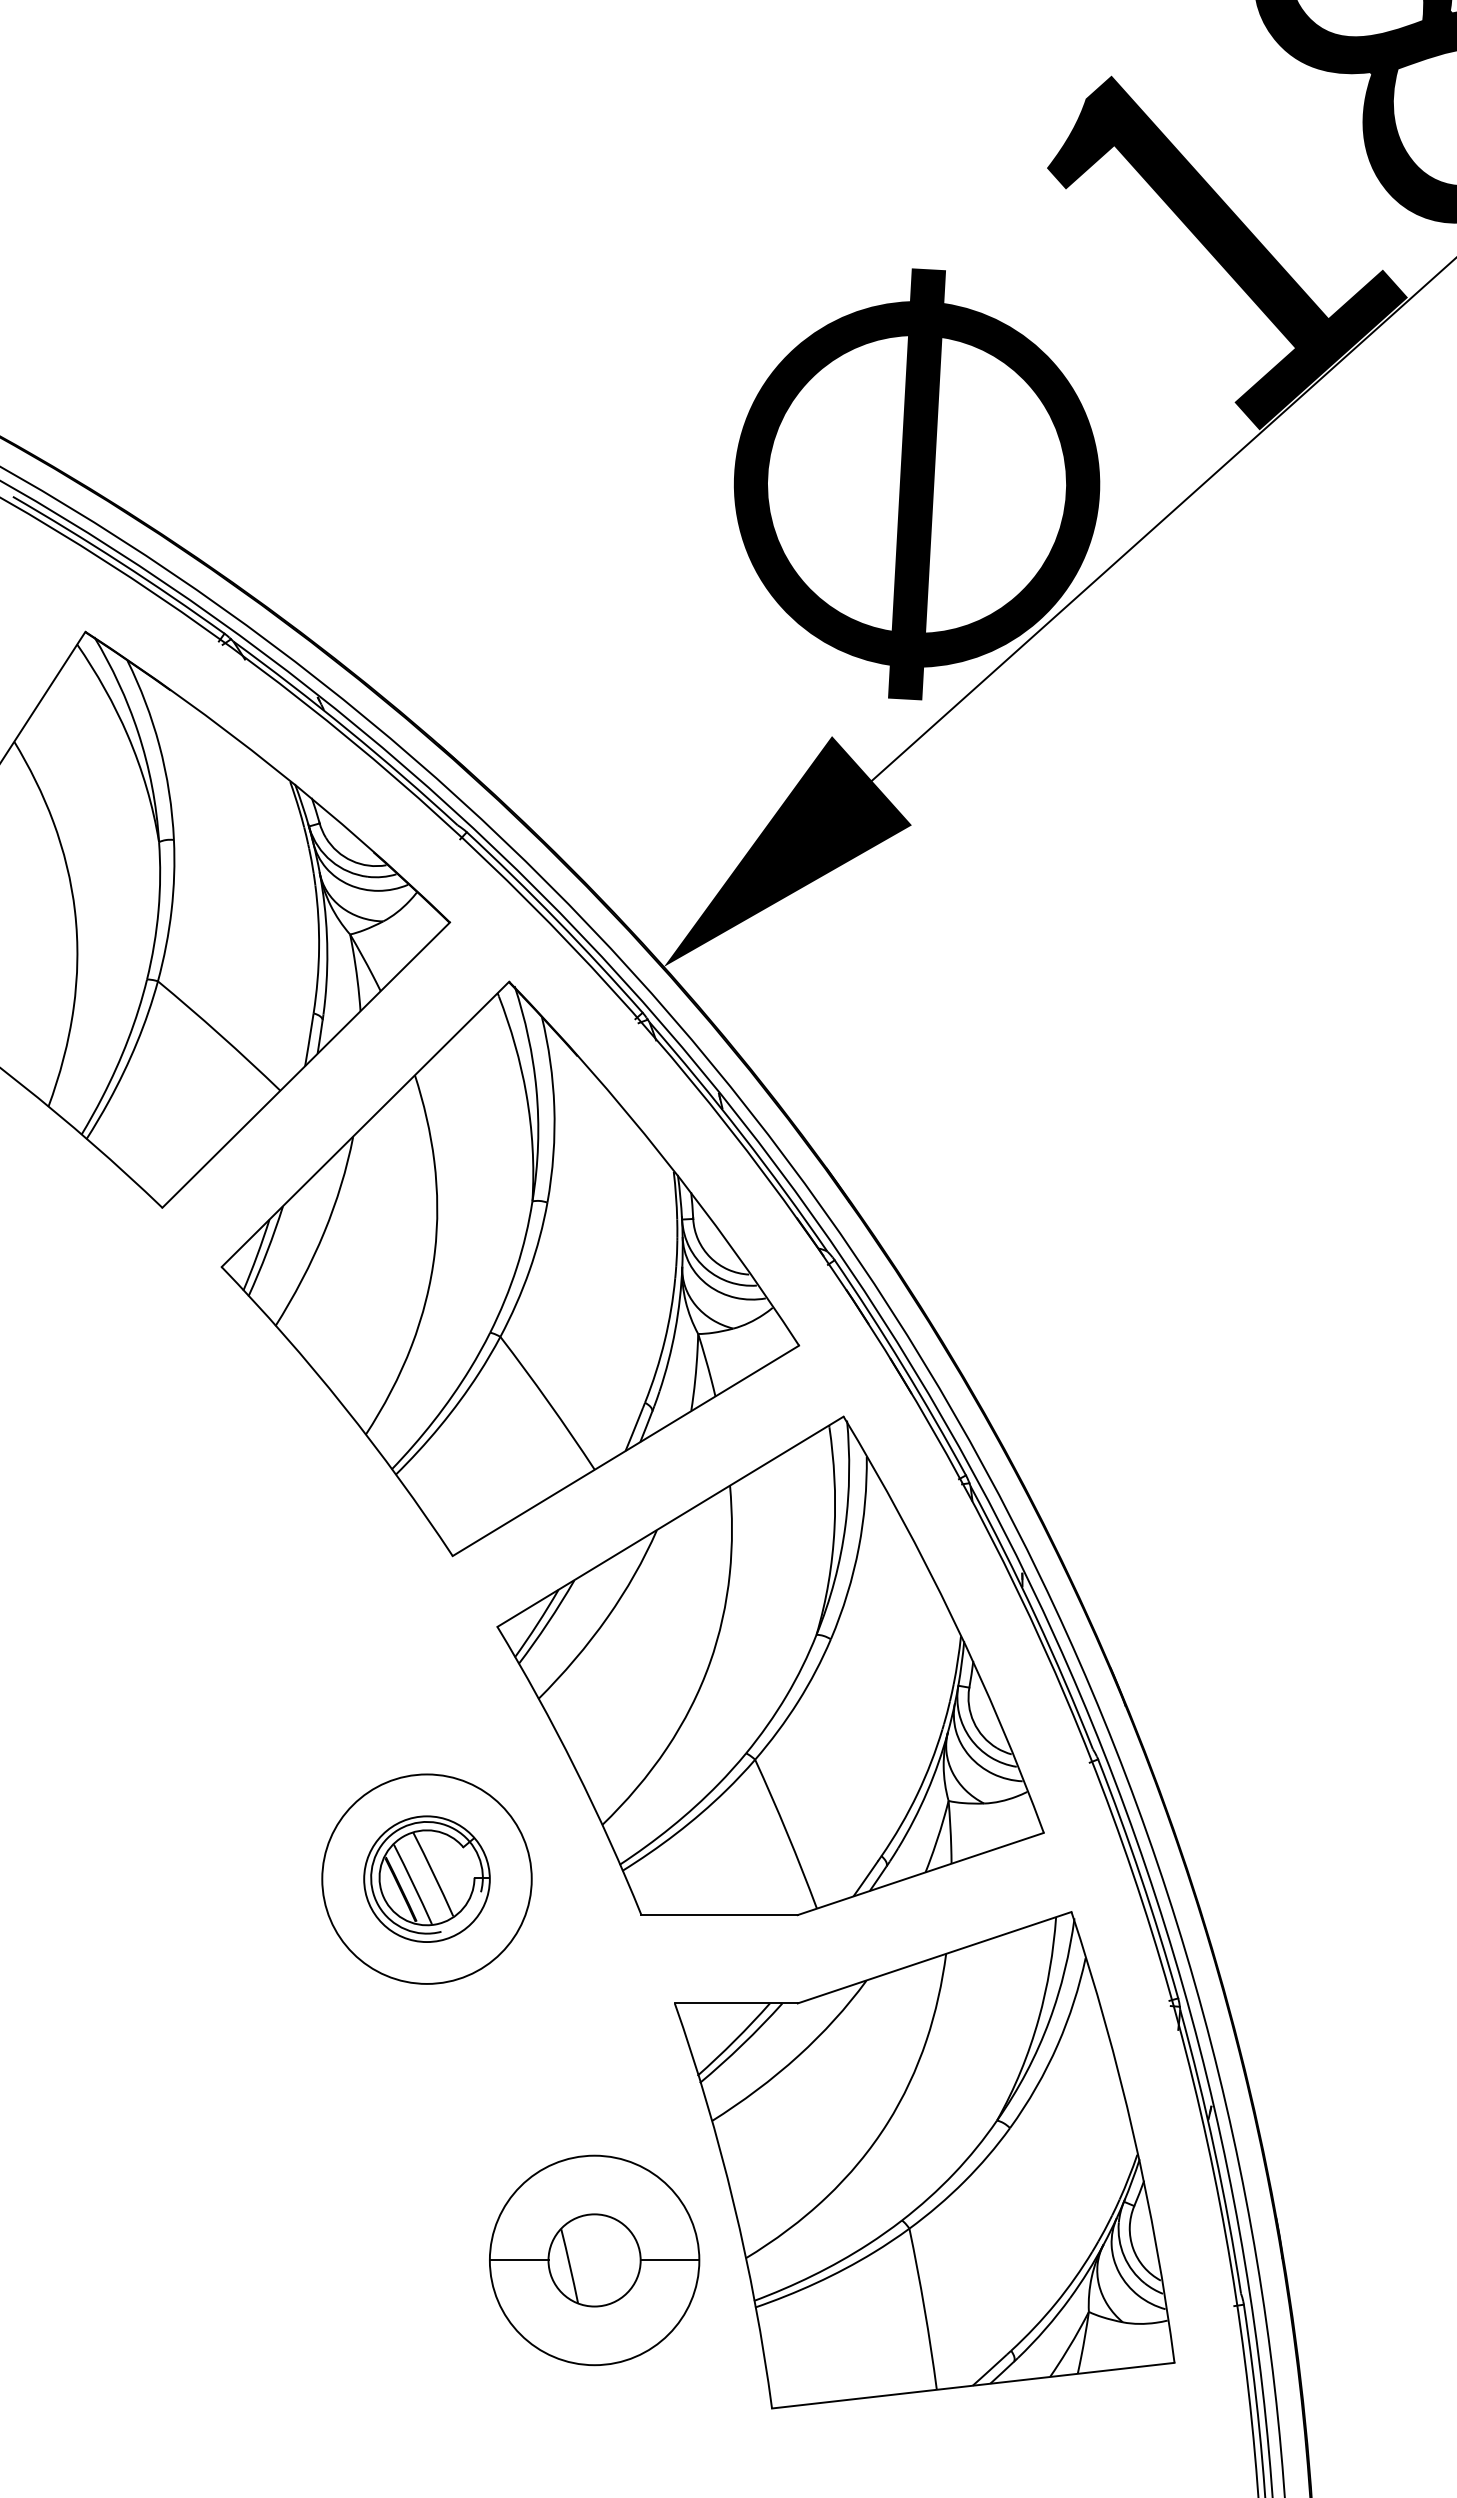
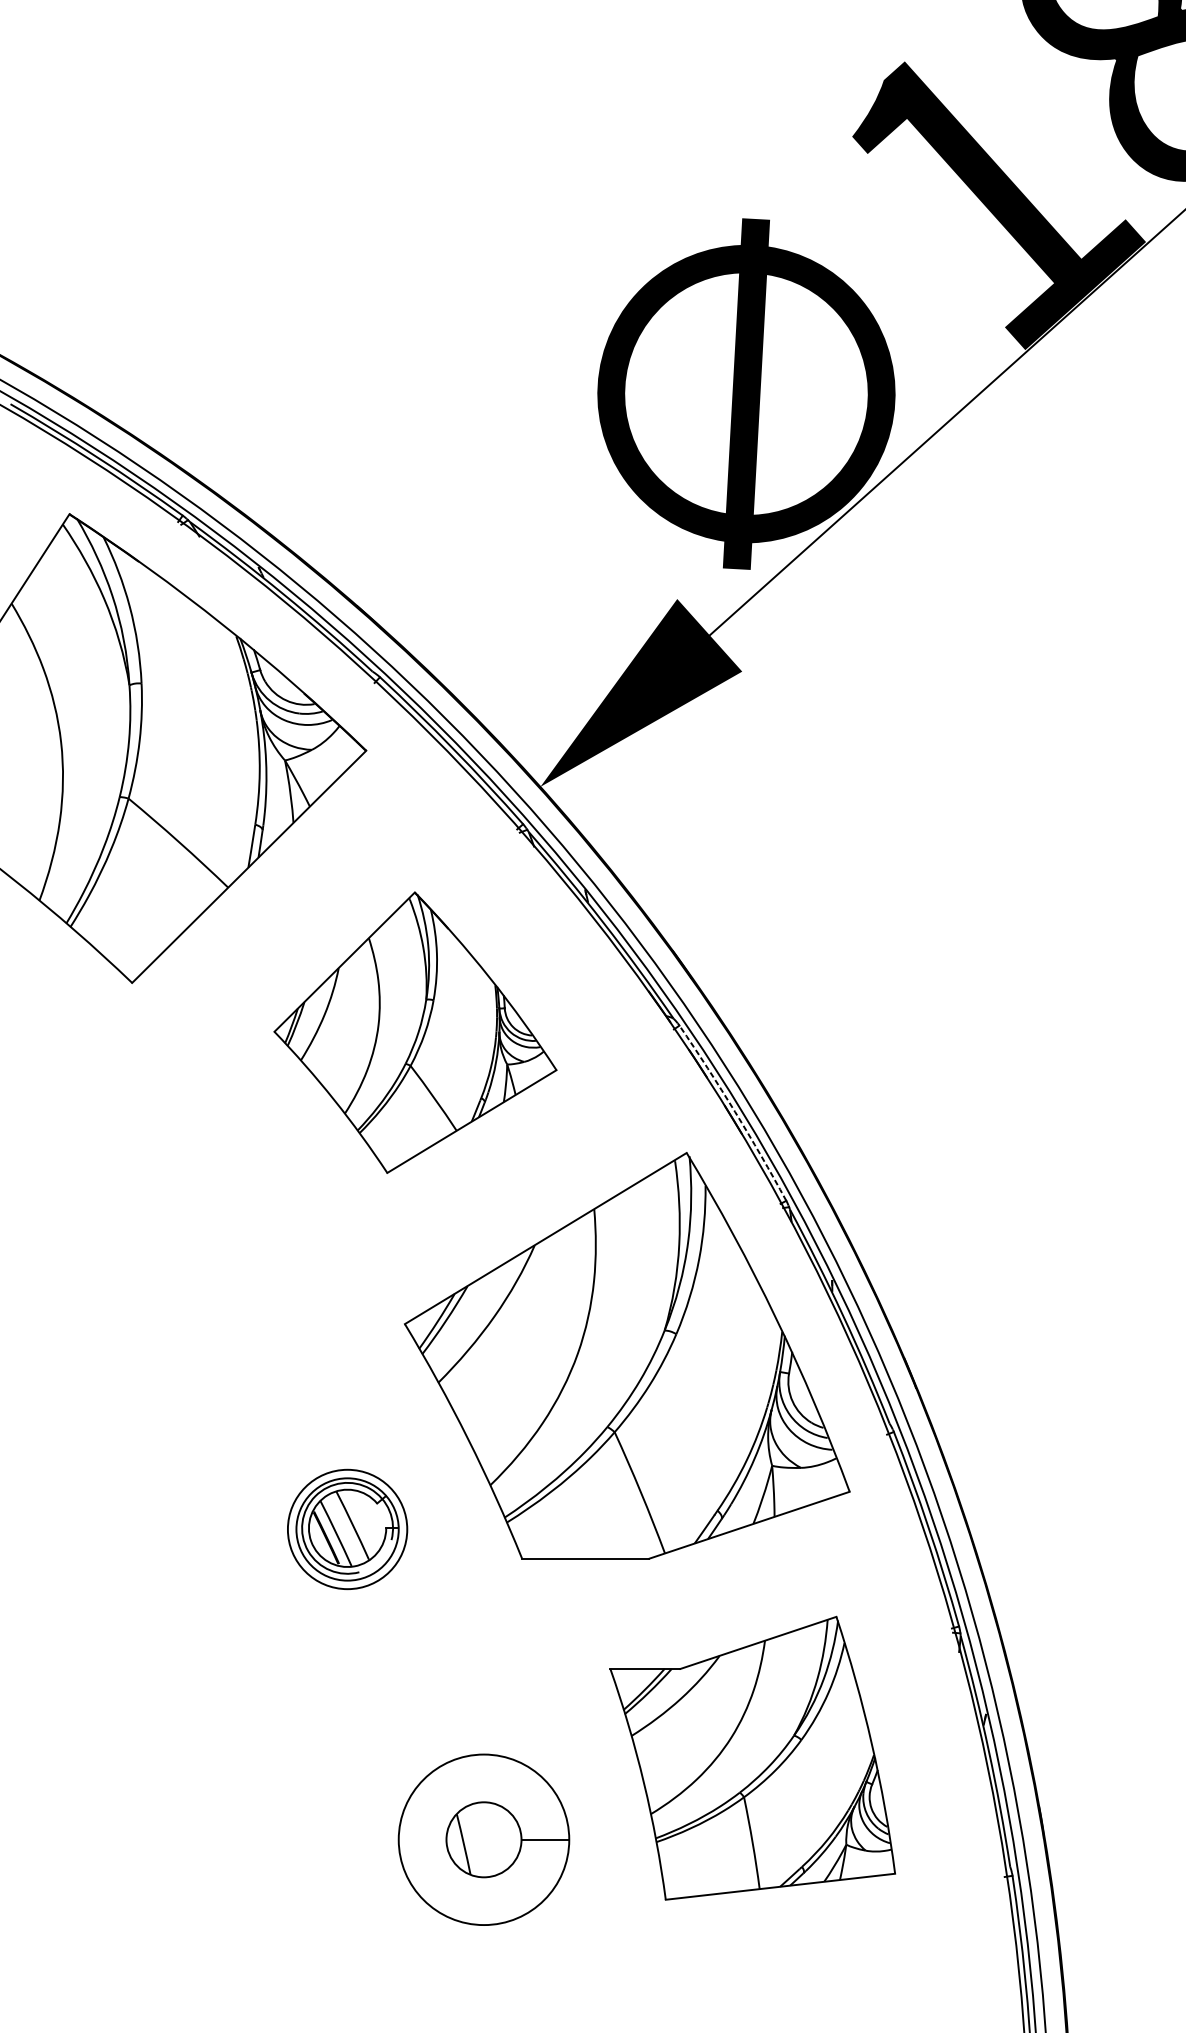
part: (510, 1268) -> (415, 1032), size x0.6
arc: (903, 1366) -> (735, 1112), solid -> dashed
circle: (426, 1878) -> (347, 1528), size x0.7
part: (924, 2160) -> (752, 1758), size x0.7
line: (518, 2260) -> (422, 1839), removed

